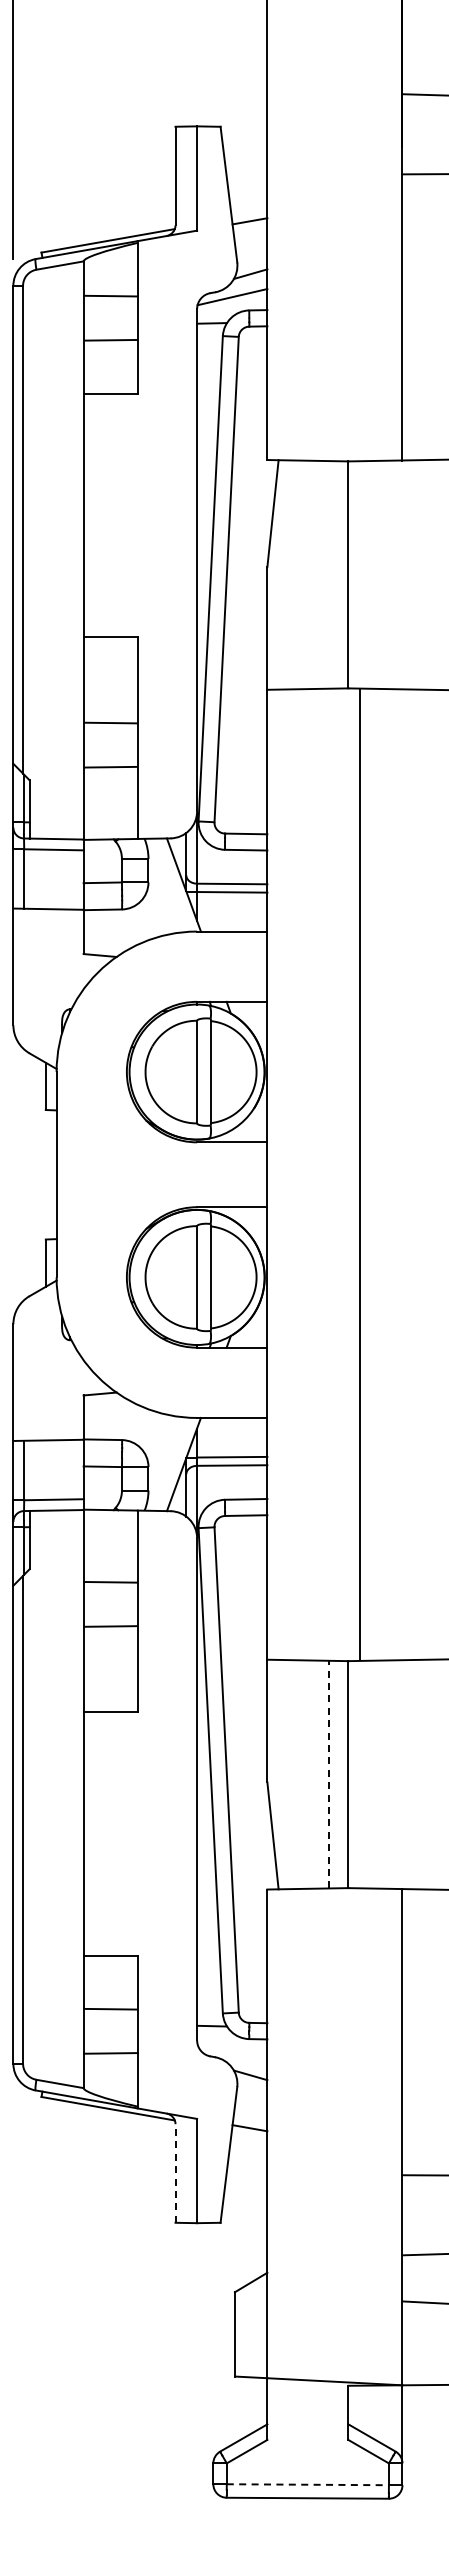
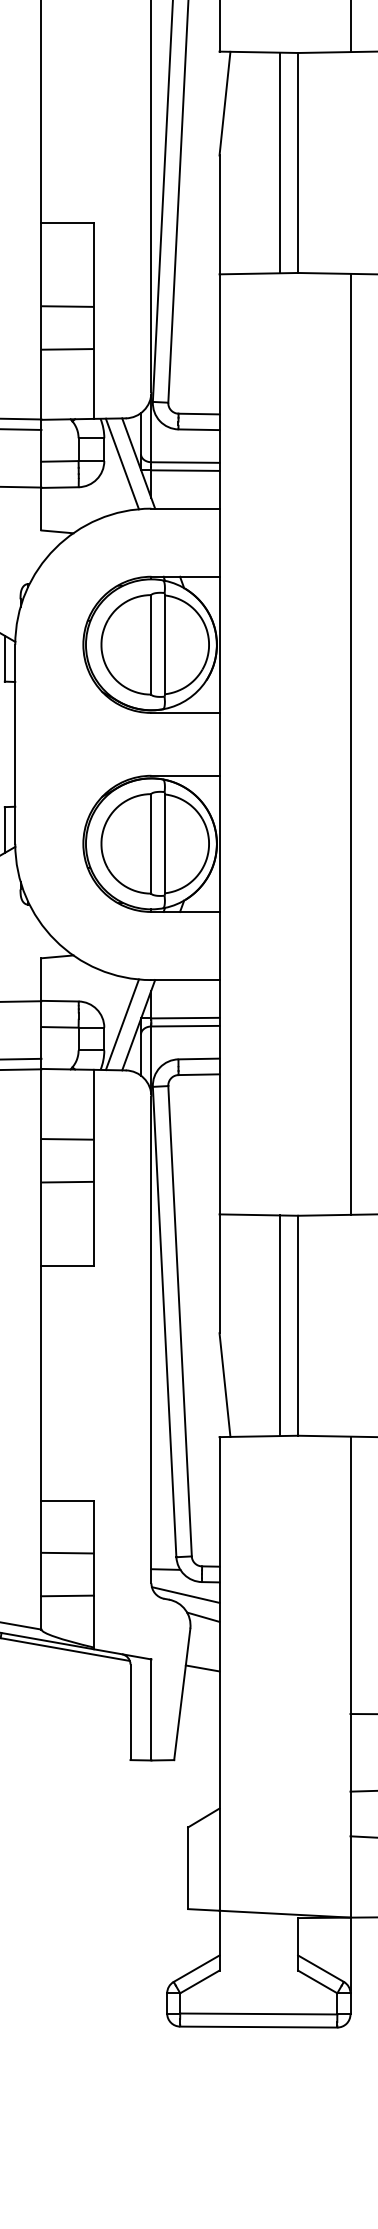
line: (329, 574) -> (279, 162), added
line: (167, 885) -> (122, 464), added
line: (360, 1174) -> (350, 744), moved
line: (167, 1463) -> (122, 1024), added
line: (329, 1774) -> (279, 1325), dashed -> solid
line: (232, 2052) -> (185, 1595), added
line: (175, 2172) -> (130, 1711), dashed -> solid
line: (308, 2484) -> (259, 2013), dashed -> solid

